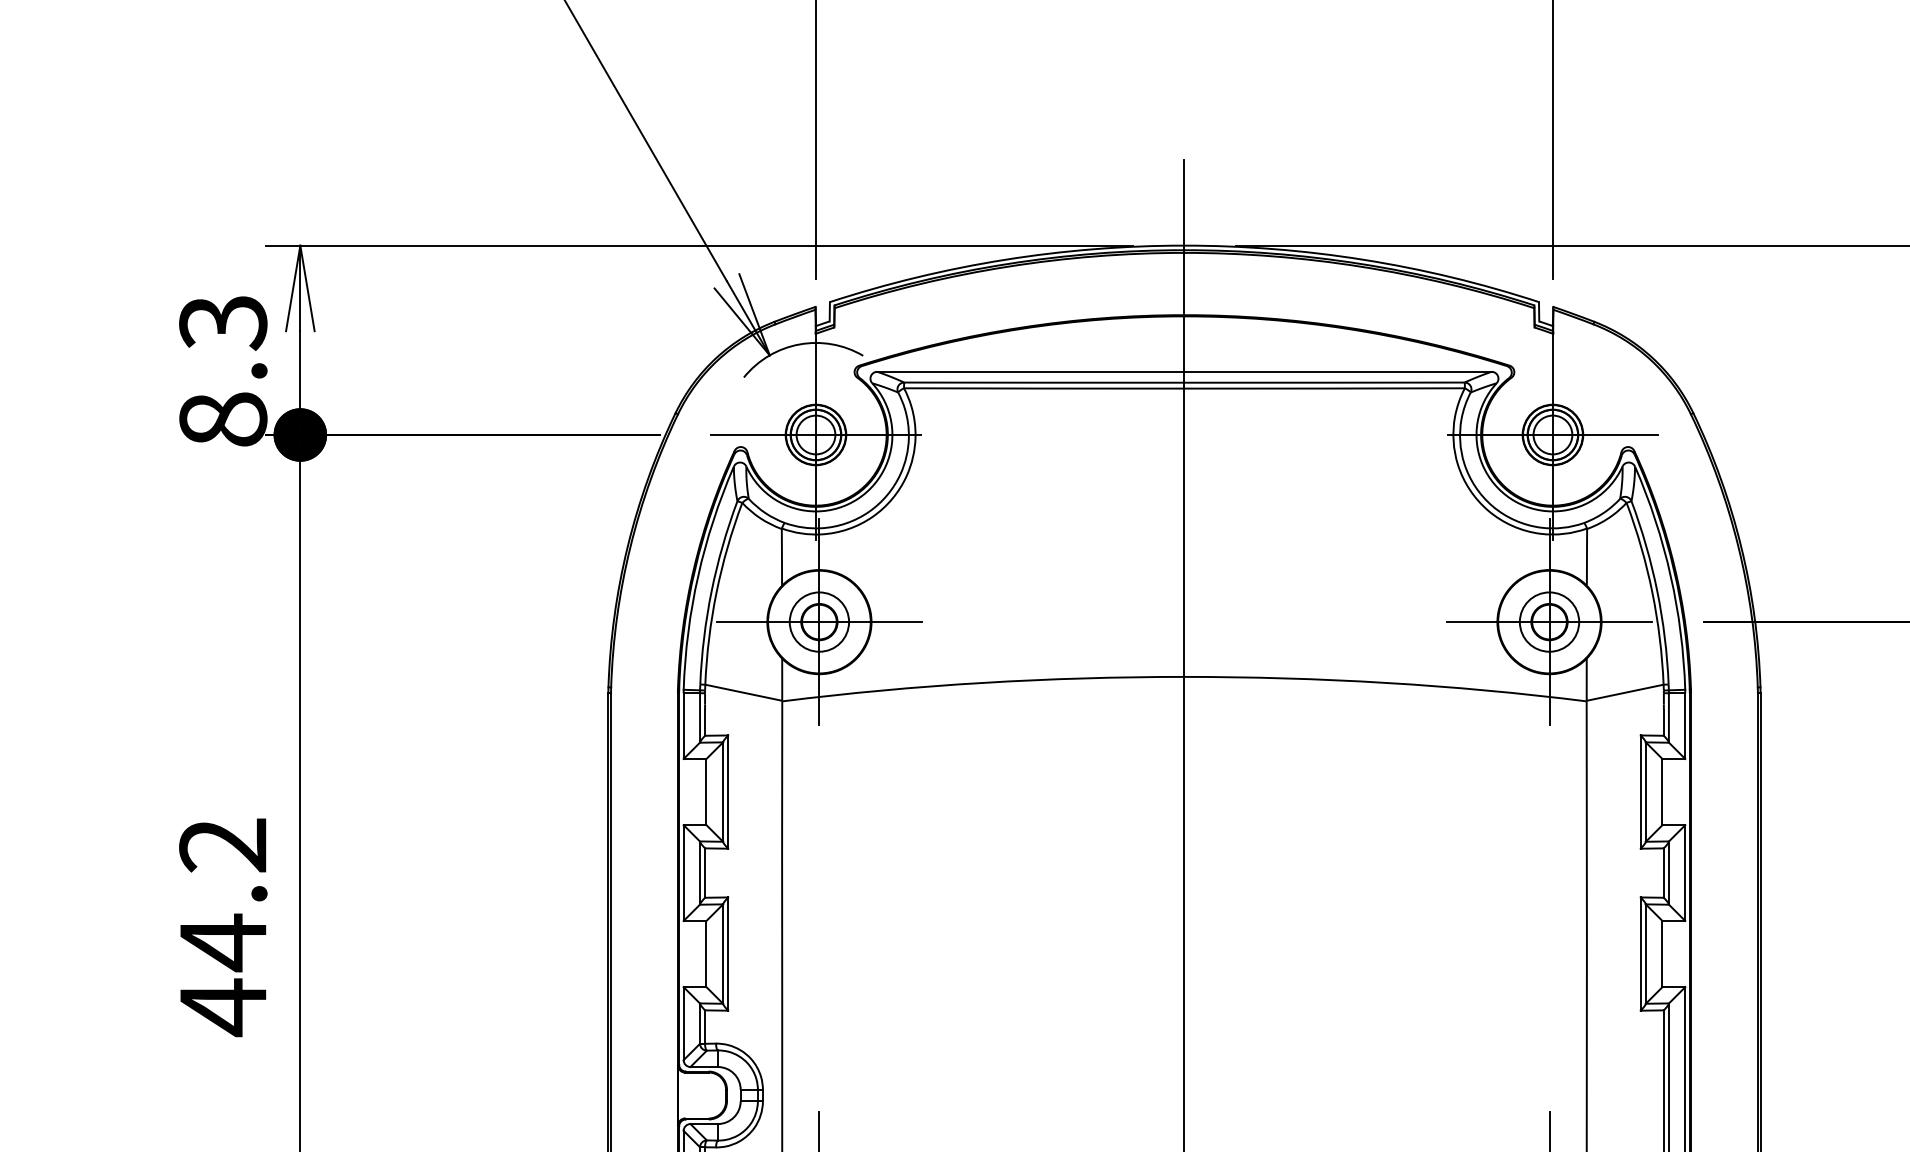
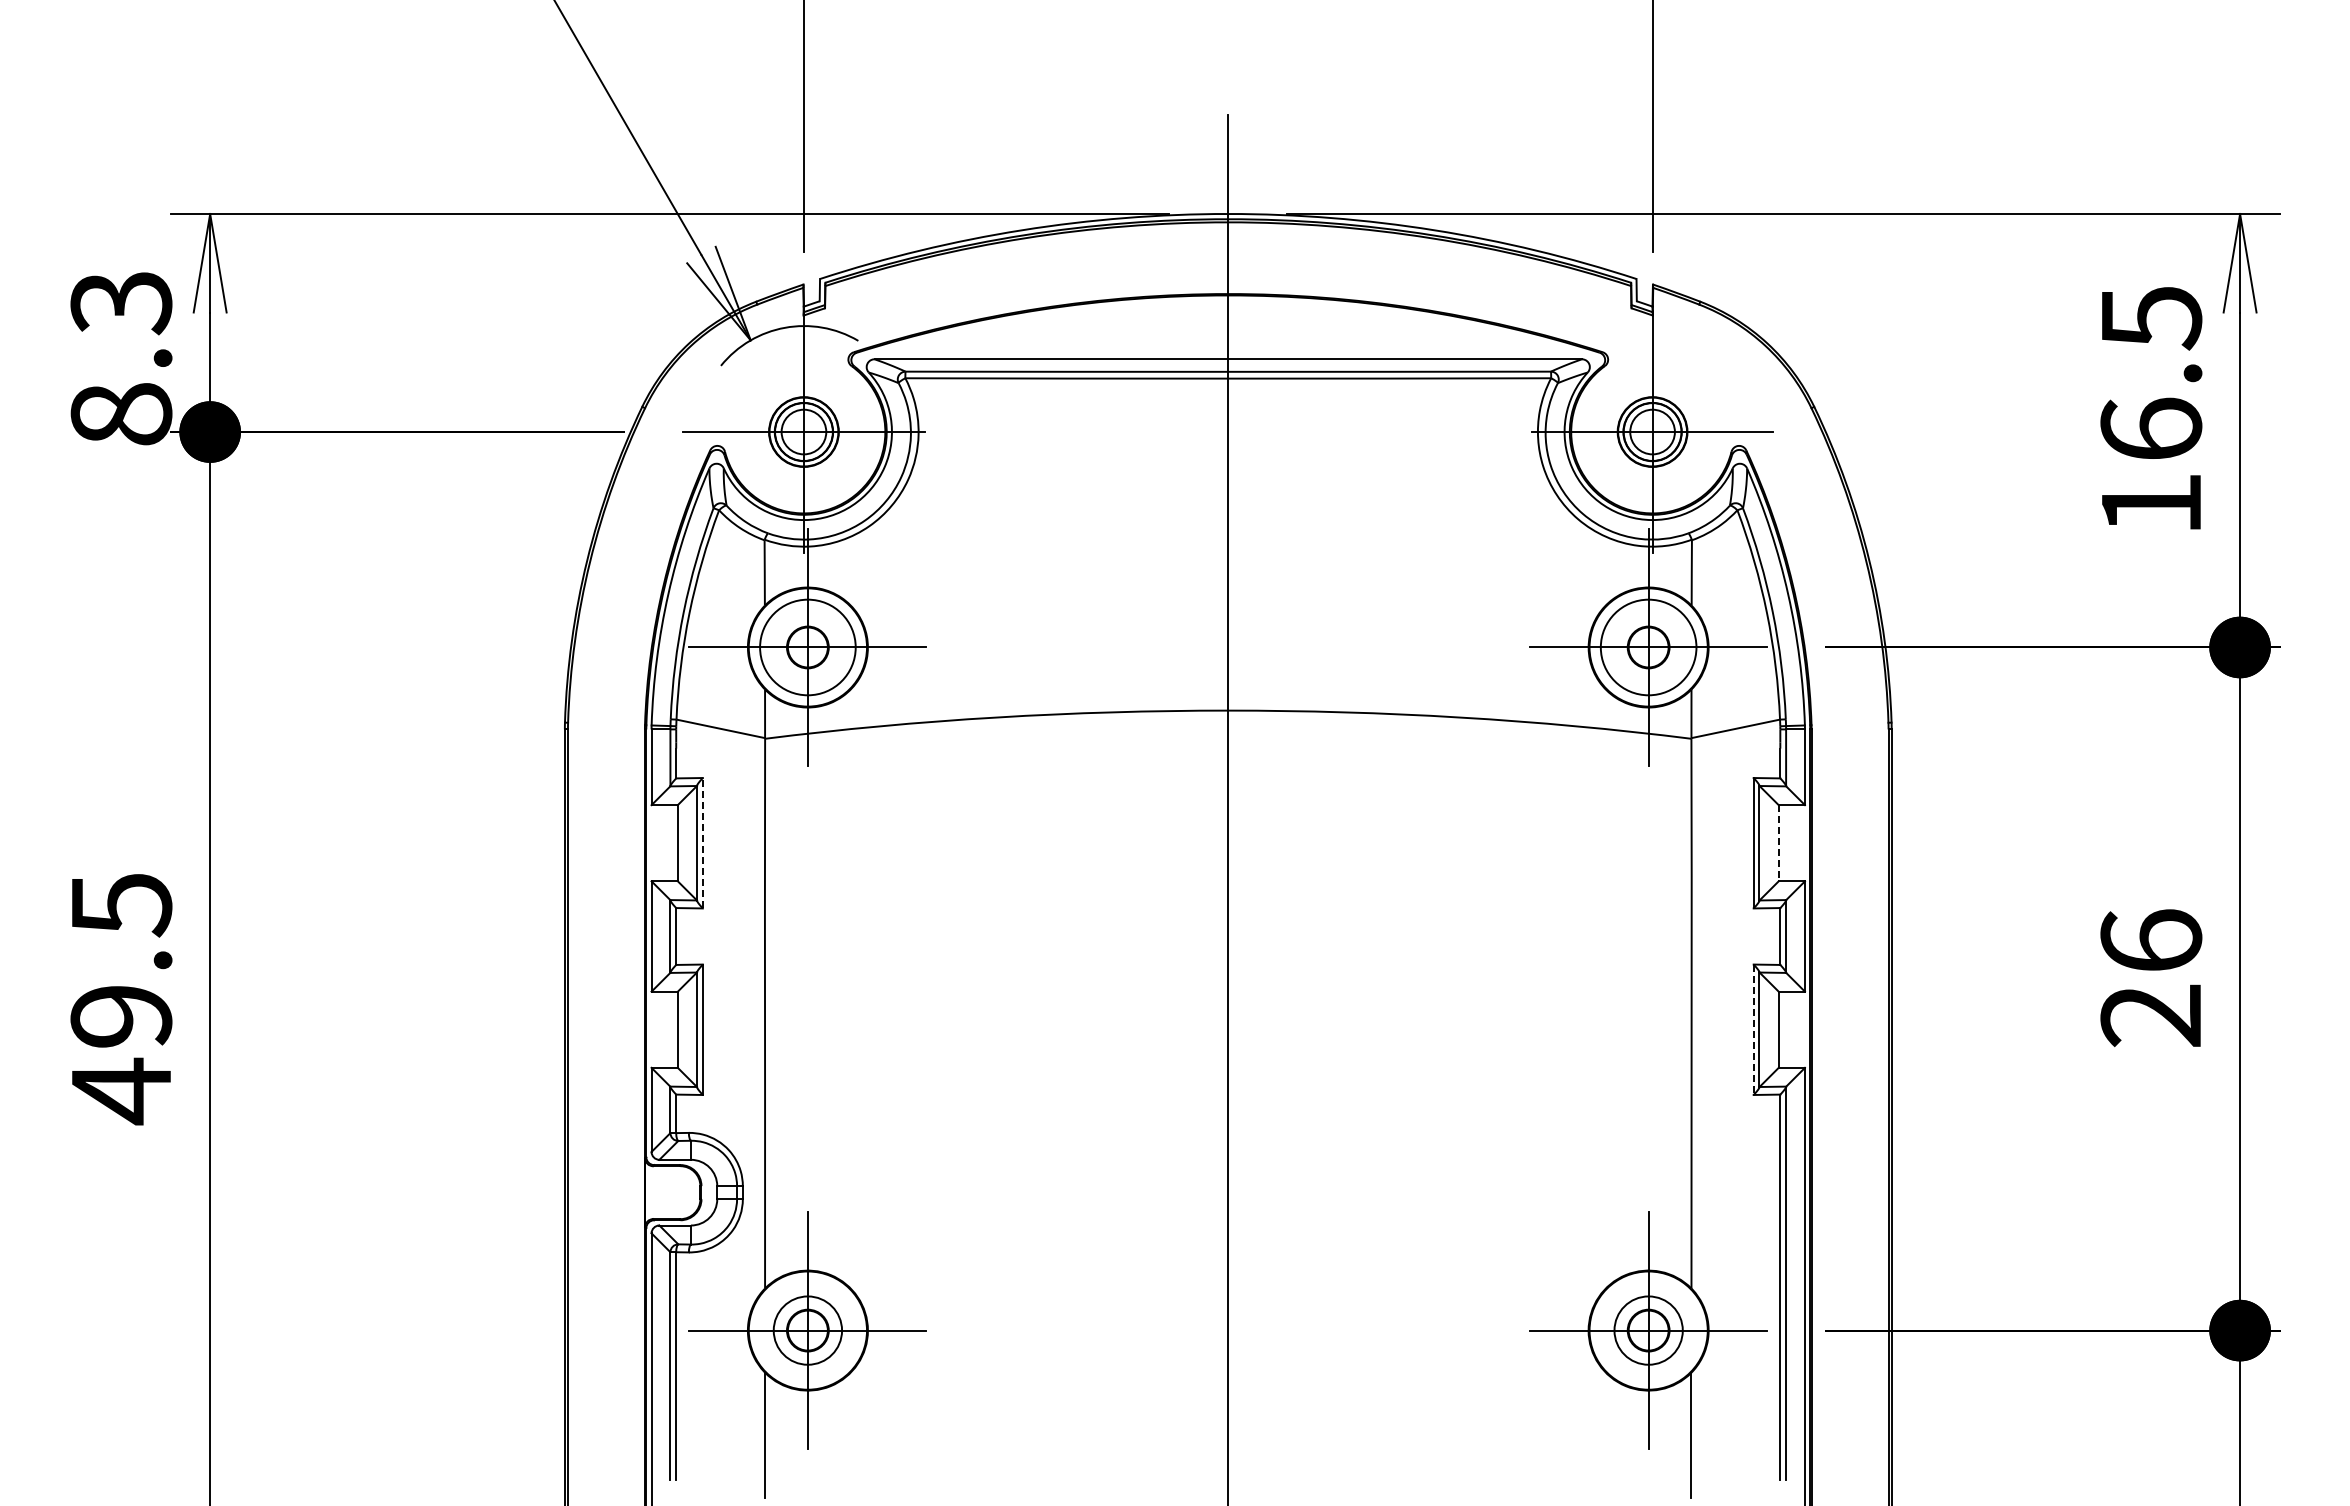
circle: (819, 622) -> (807, 647), size x1.4
circle: (1549, 622) -> (1648, 647), size x1.4
line: (727, 791) -> (702, 842), solid -> dashed
line: (1662, 792) -> (1778, 843), solid -> dashed
text: (223, 894) -> (121, 961), 44.2 -> 49.5
line: (1640, 954) -> (1753, 1030), solid -> dashed

